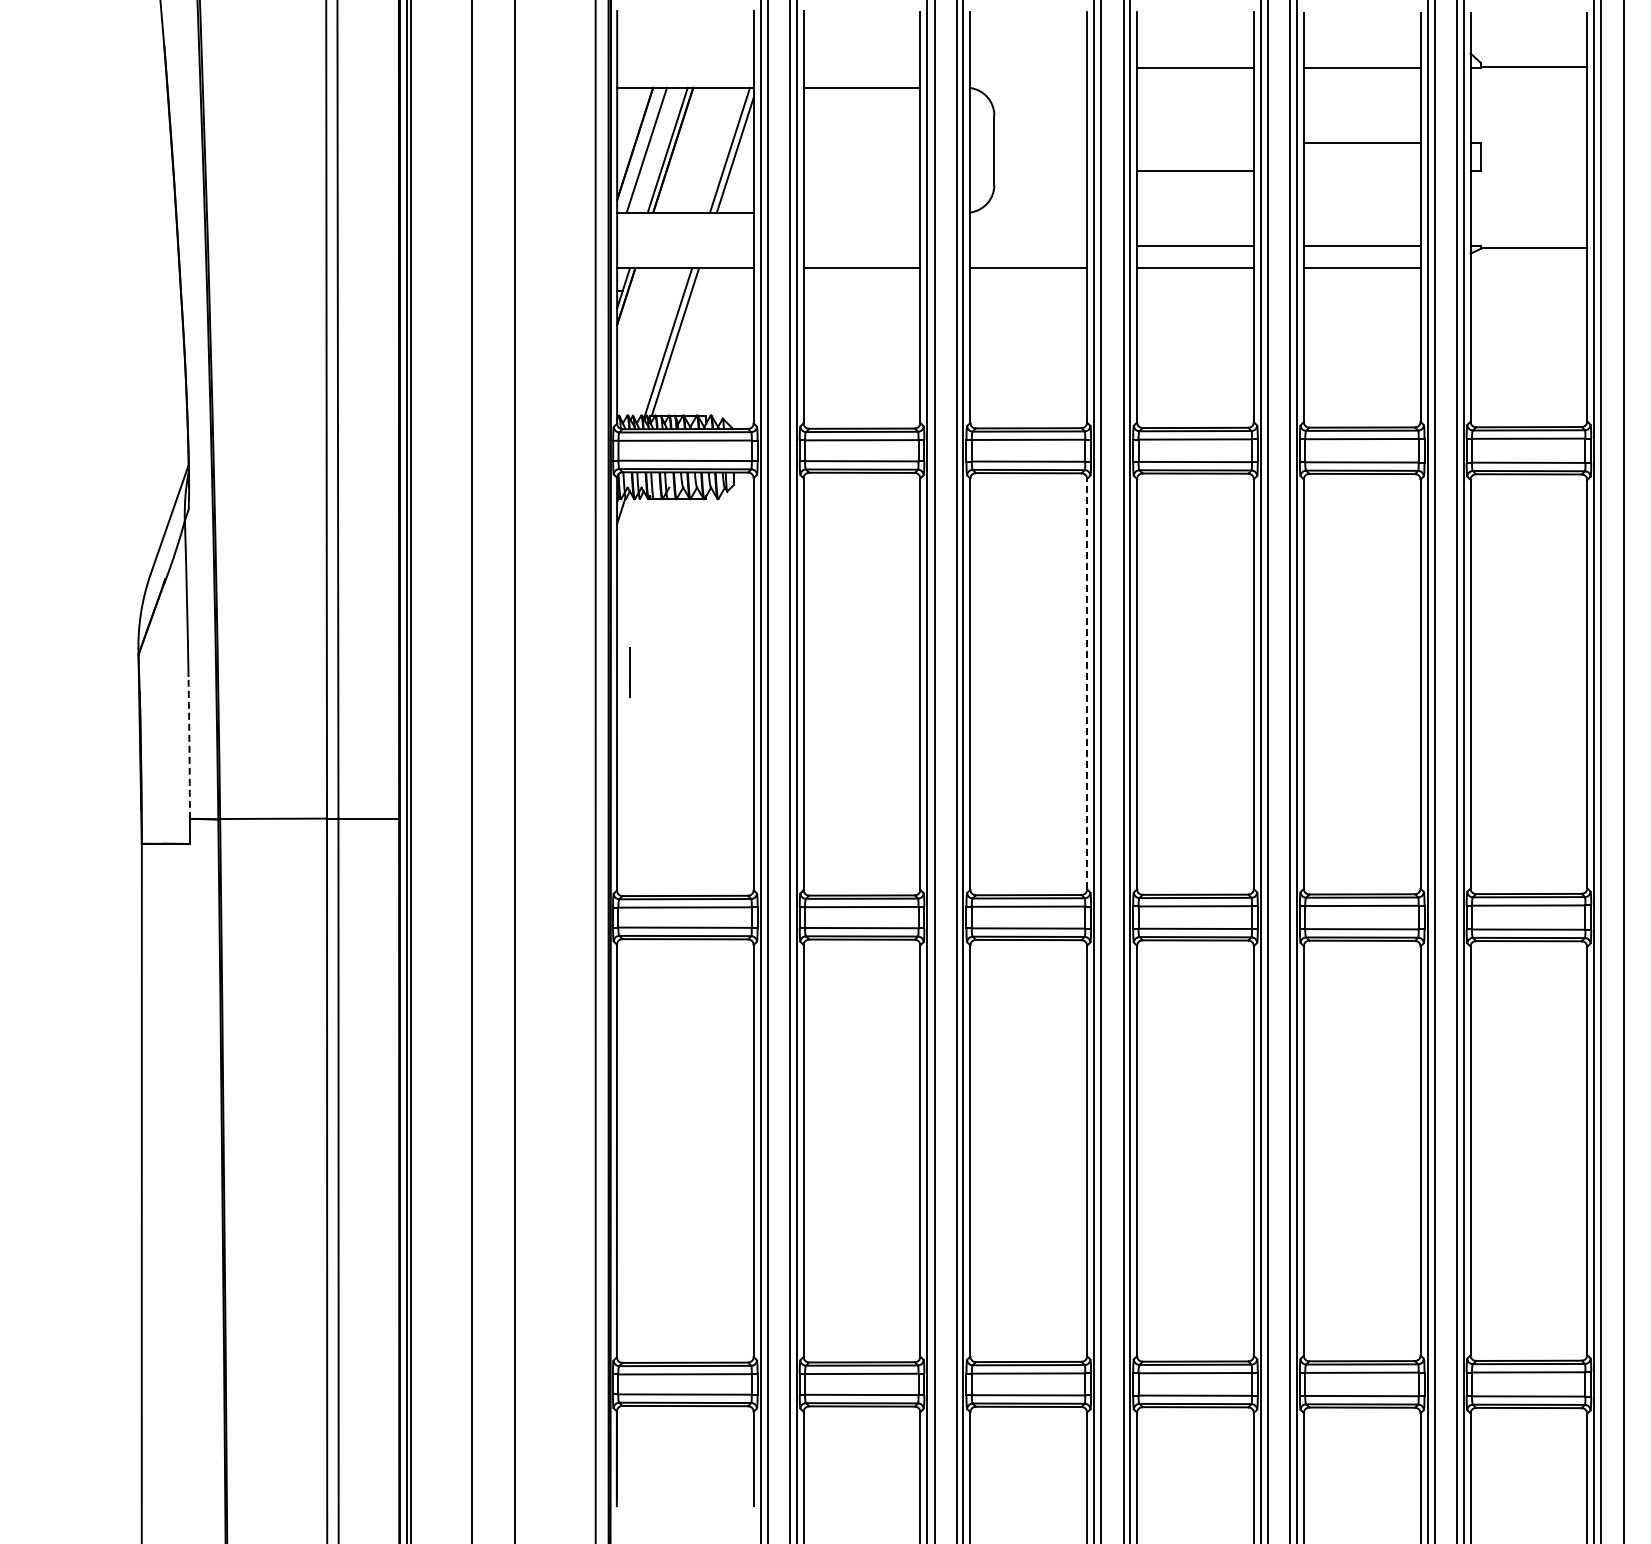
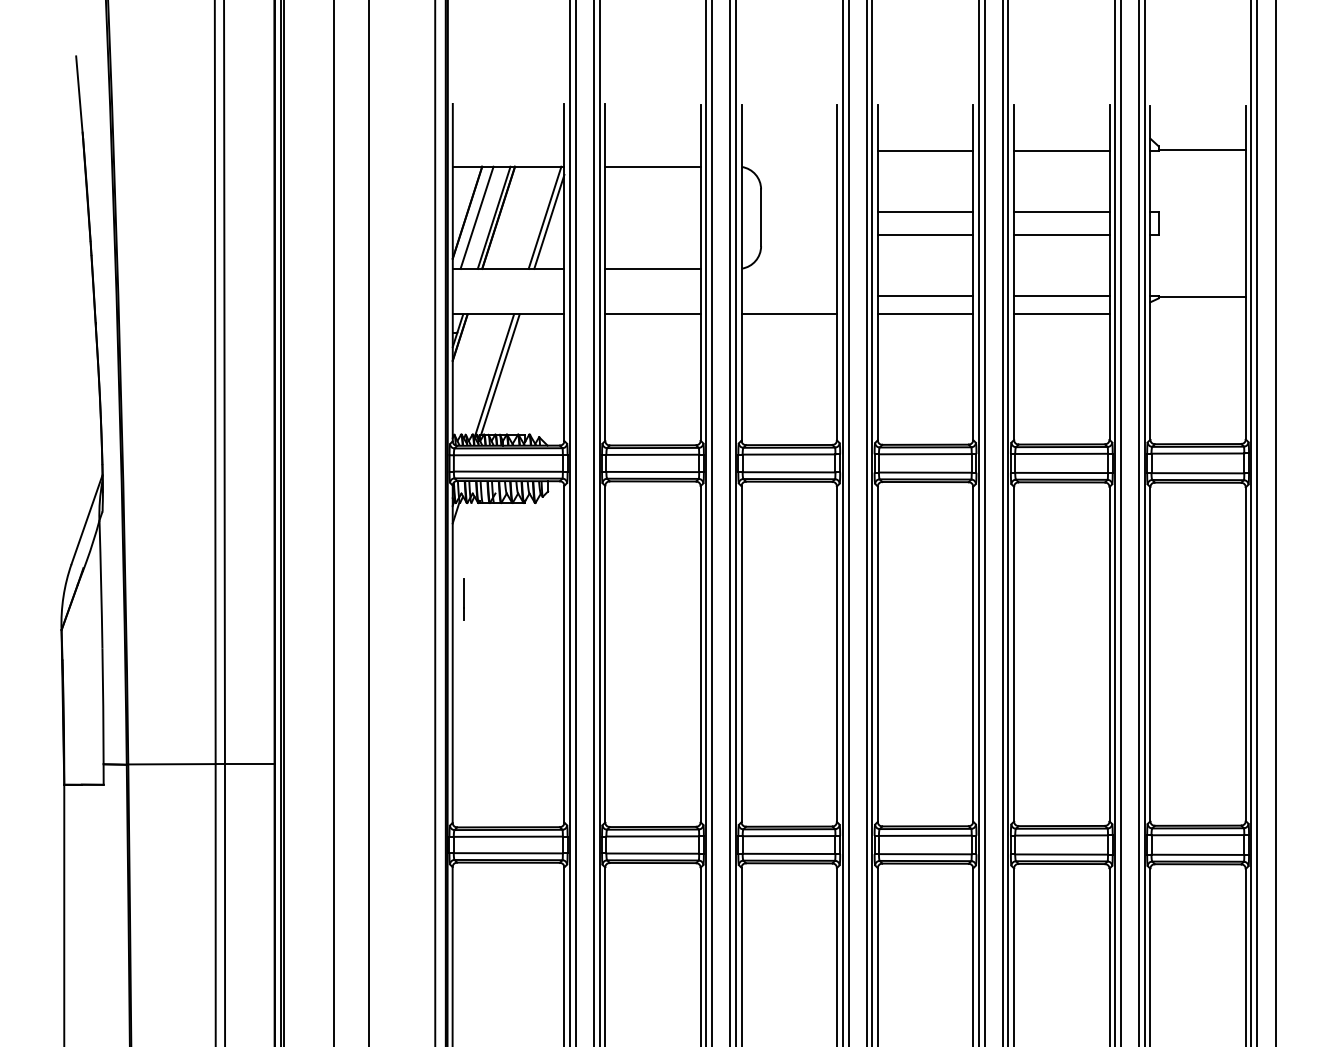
line: (1195, 143) -> (925, 212), added
line: (1361, 171) -> (1061, 235), added
line: (861, 212) -> (652, 268), added
line: (629, 672) -> (462, 599), moved
line: (1087, 683) -> (837, 653), dashed -> solid
arc: (189, 747) -> (103, 705), dashed -> solid

